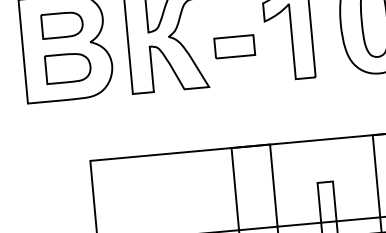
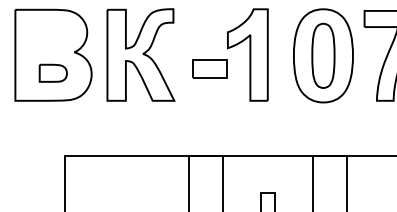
part: (62, 25) -> (51, 35), removed
part: (234, 46) -> (209, 68), moved
part: (68, 68) -> (53, 73), size x0.7

